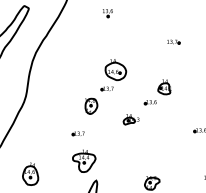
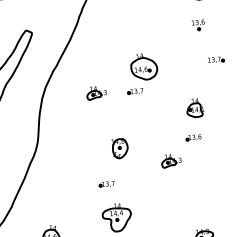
part: (107, 13) -> (197, 25), moved
part: (75, 60) -> (95, 93), added
part: (113, 75) -> (141, 74), moved
part: (164, 87) -> (194, 108), moved

